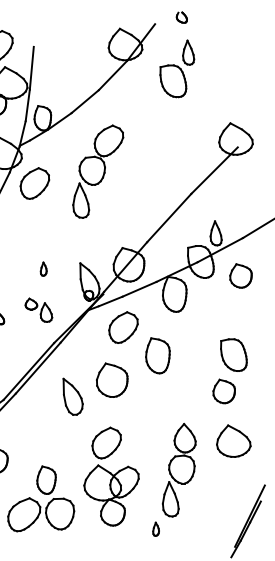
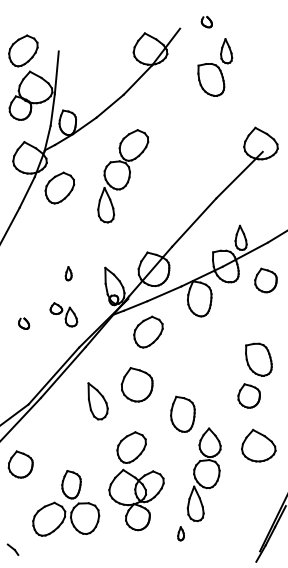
part: (177, 68) -> (215, 67), moved
part: (157, 354) -> (182, 413), moved

